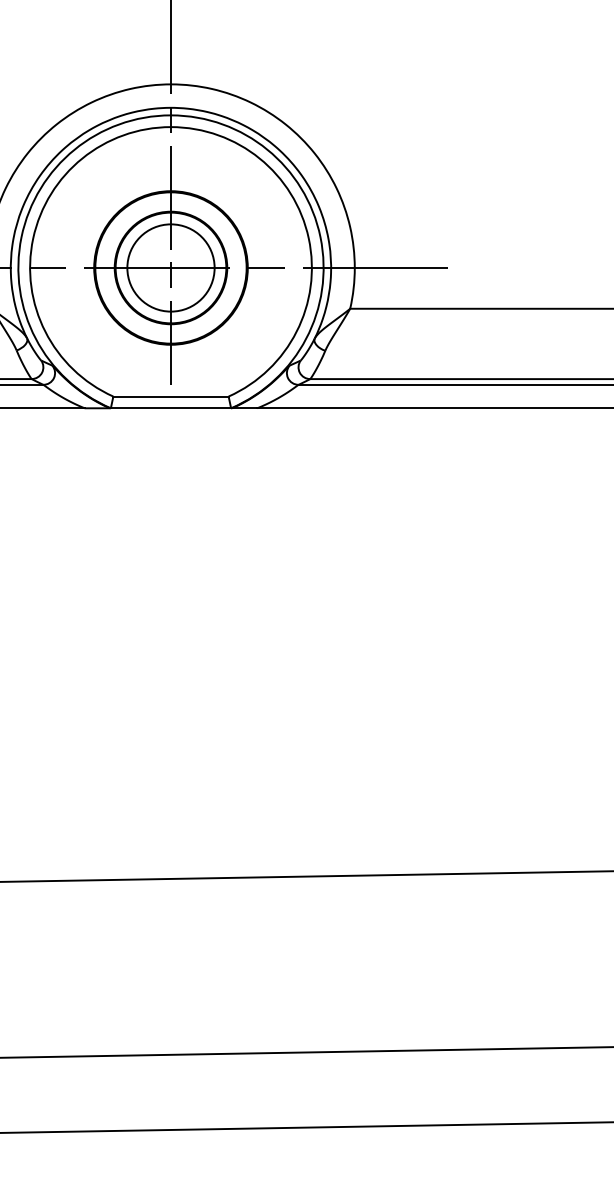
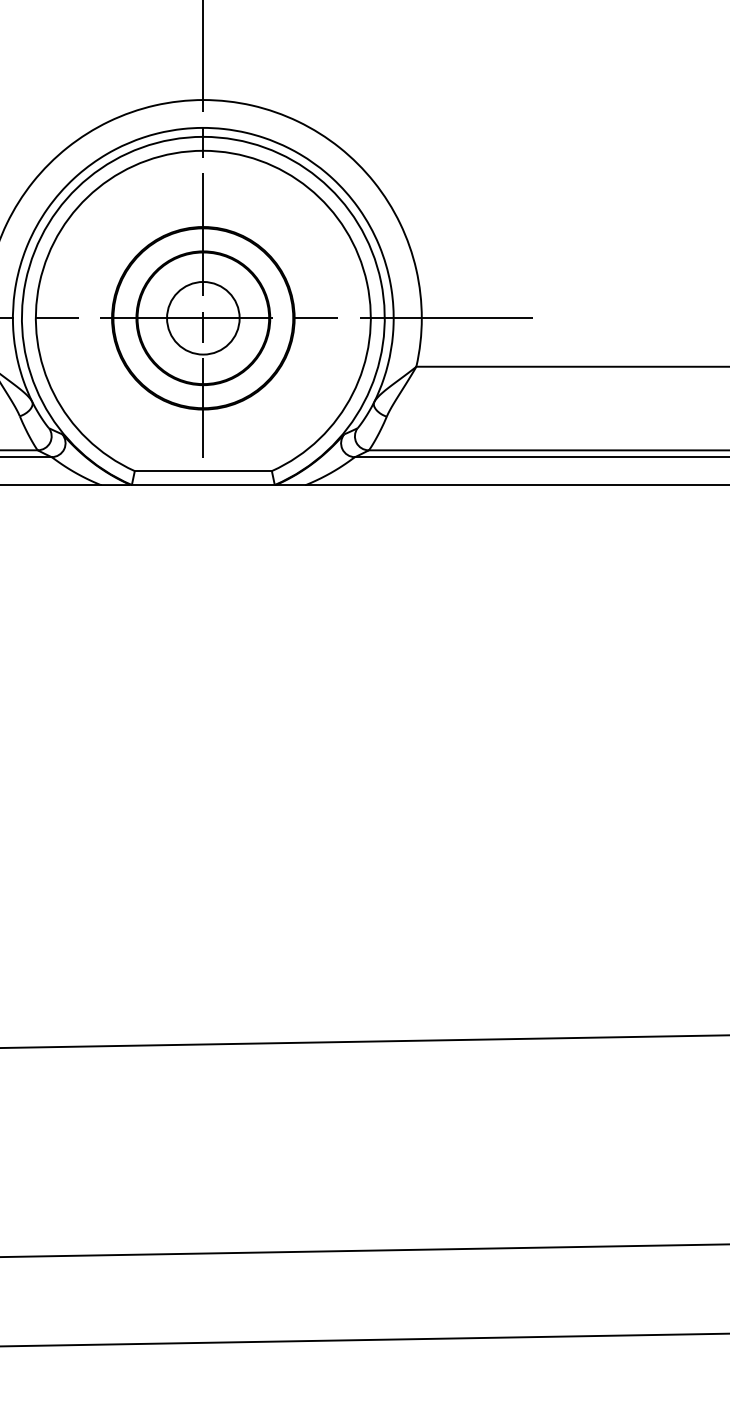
circle: (171, 268) -> (203, 318), size x0.7

